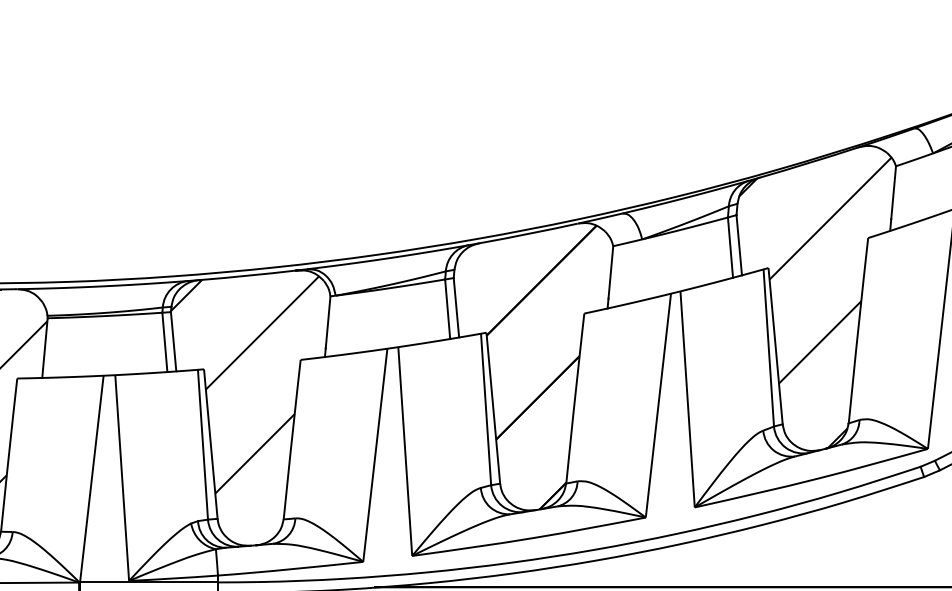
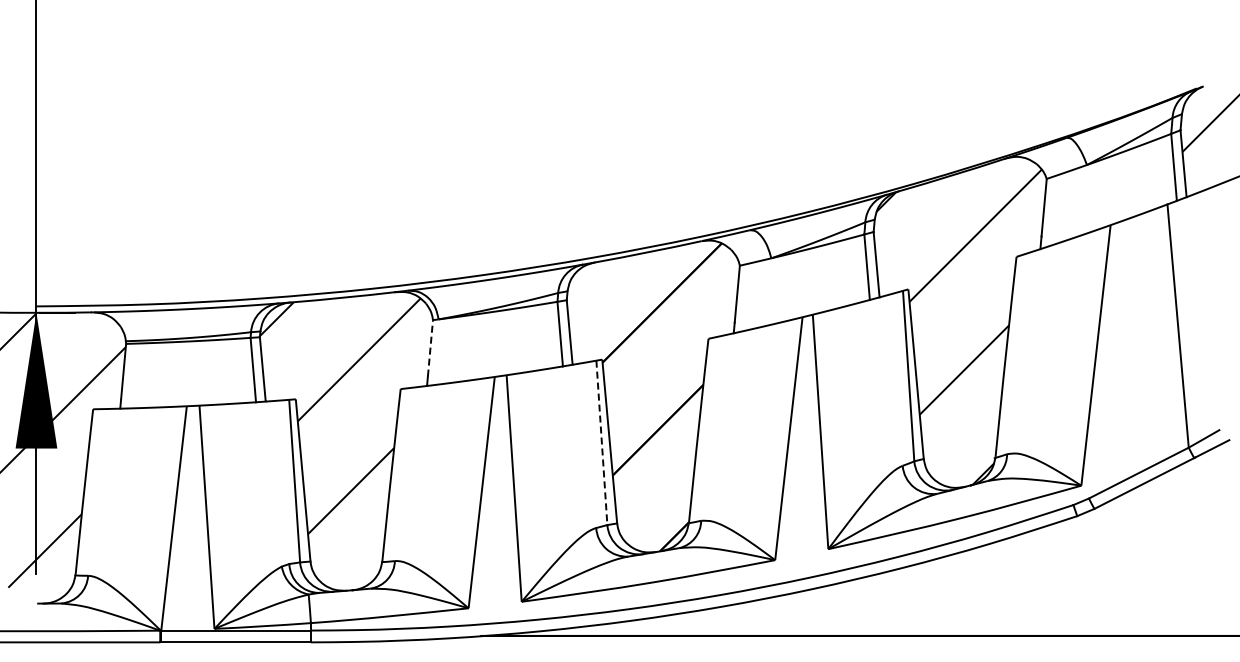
line: (328, 321) -> (430, 347), solid -> dashed
line: (485, 410) -> (601, 444), solid -> dashed

